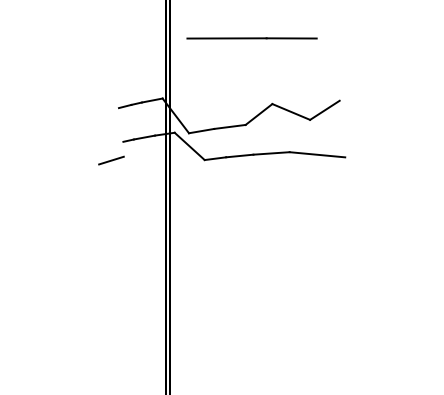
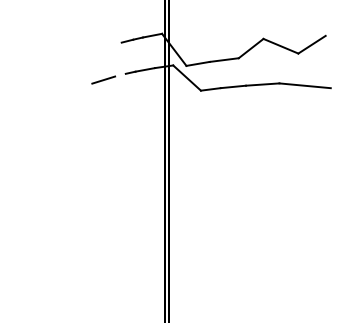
line: (111, 160) -> (103, 79), moved

